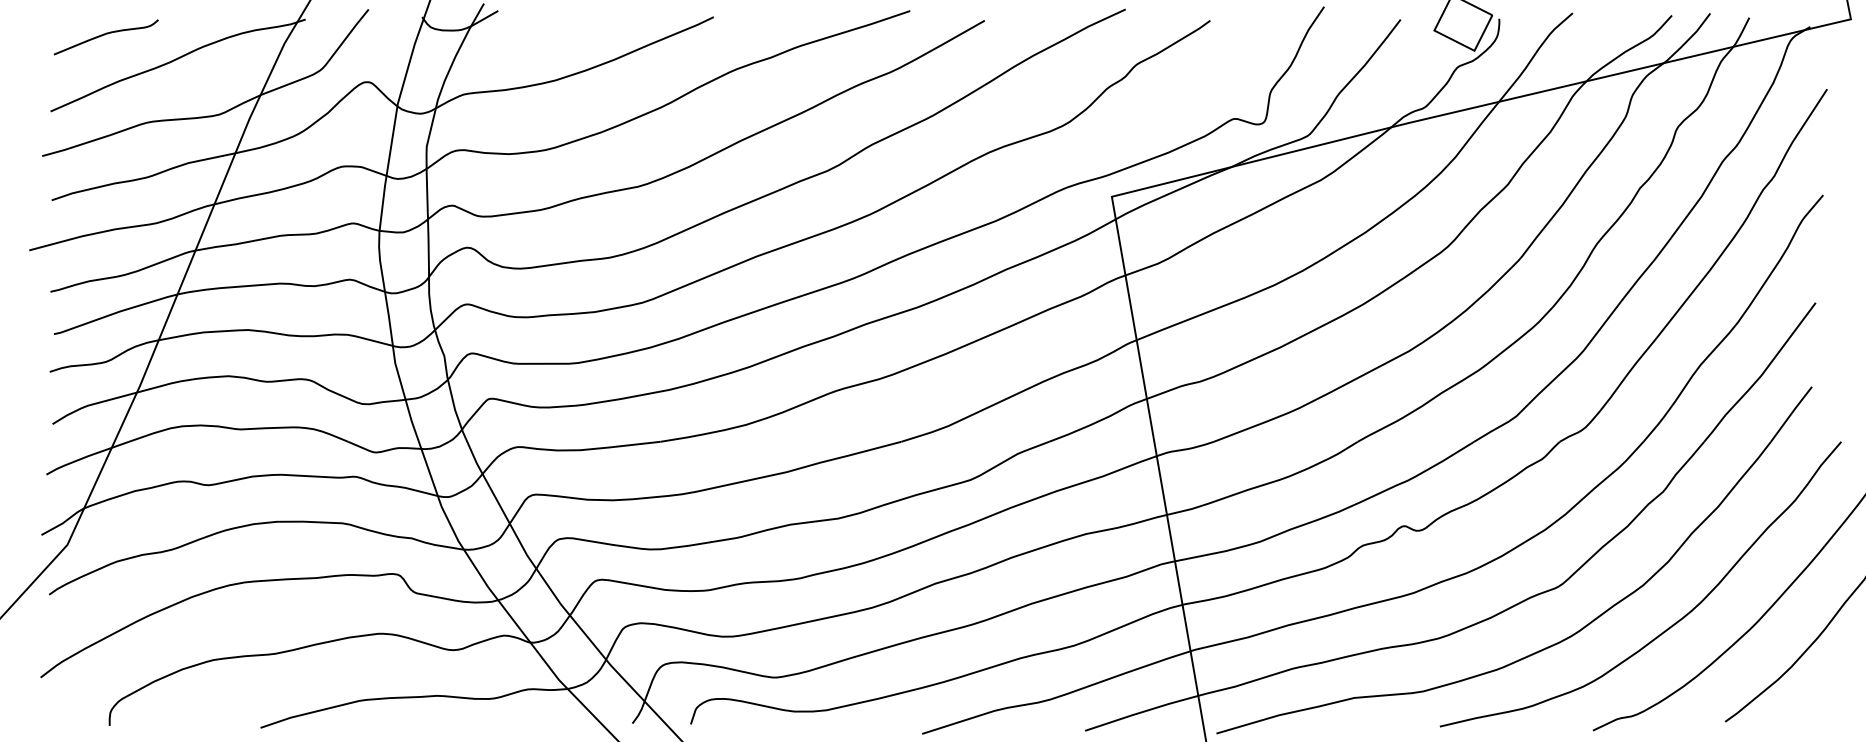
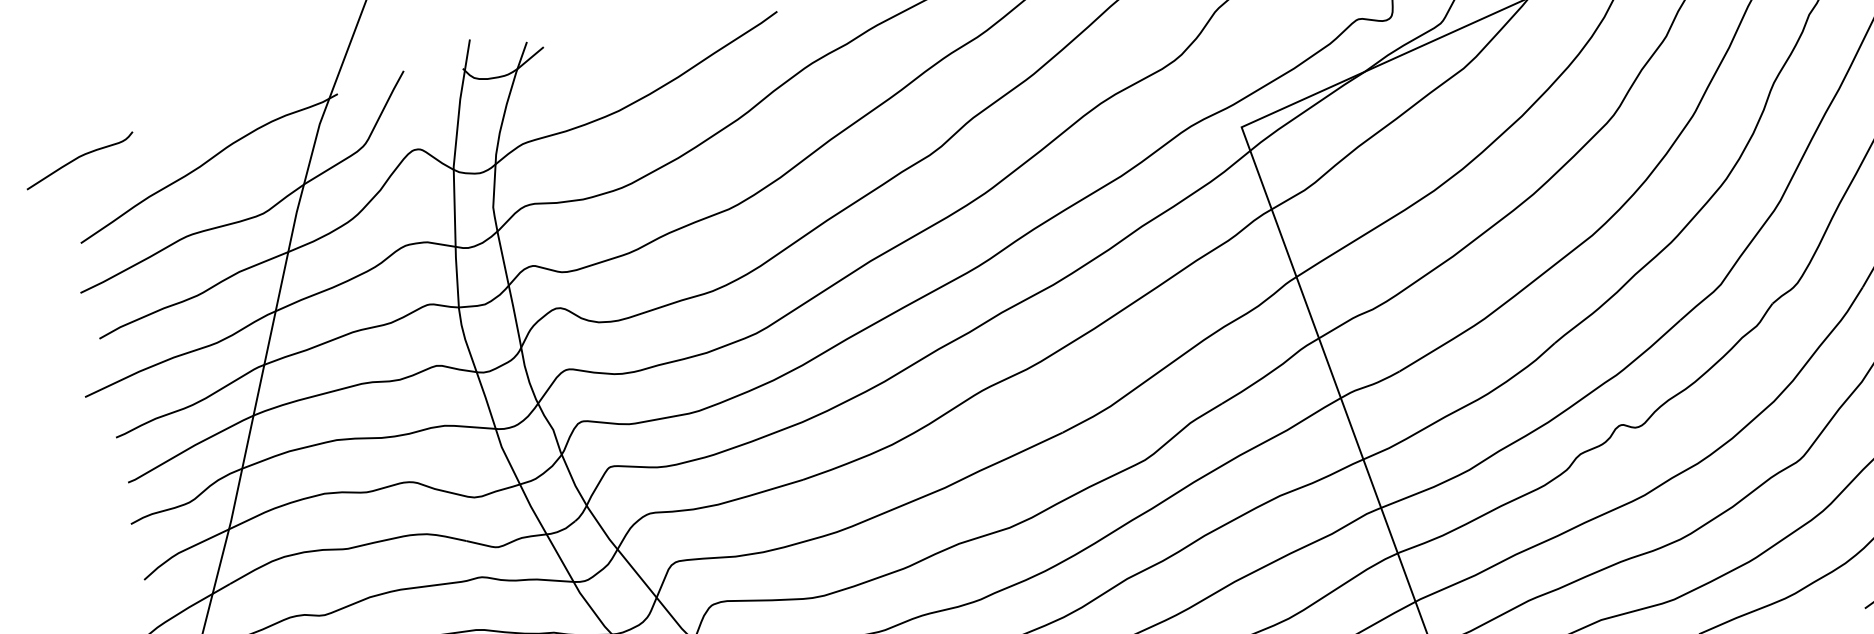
curve: (104, 35) -> (77, 159), moved

